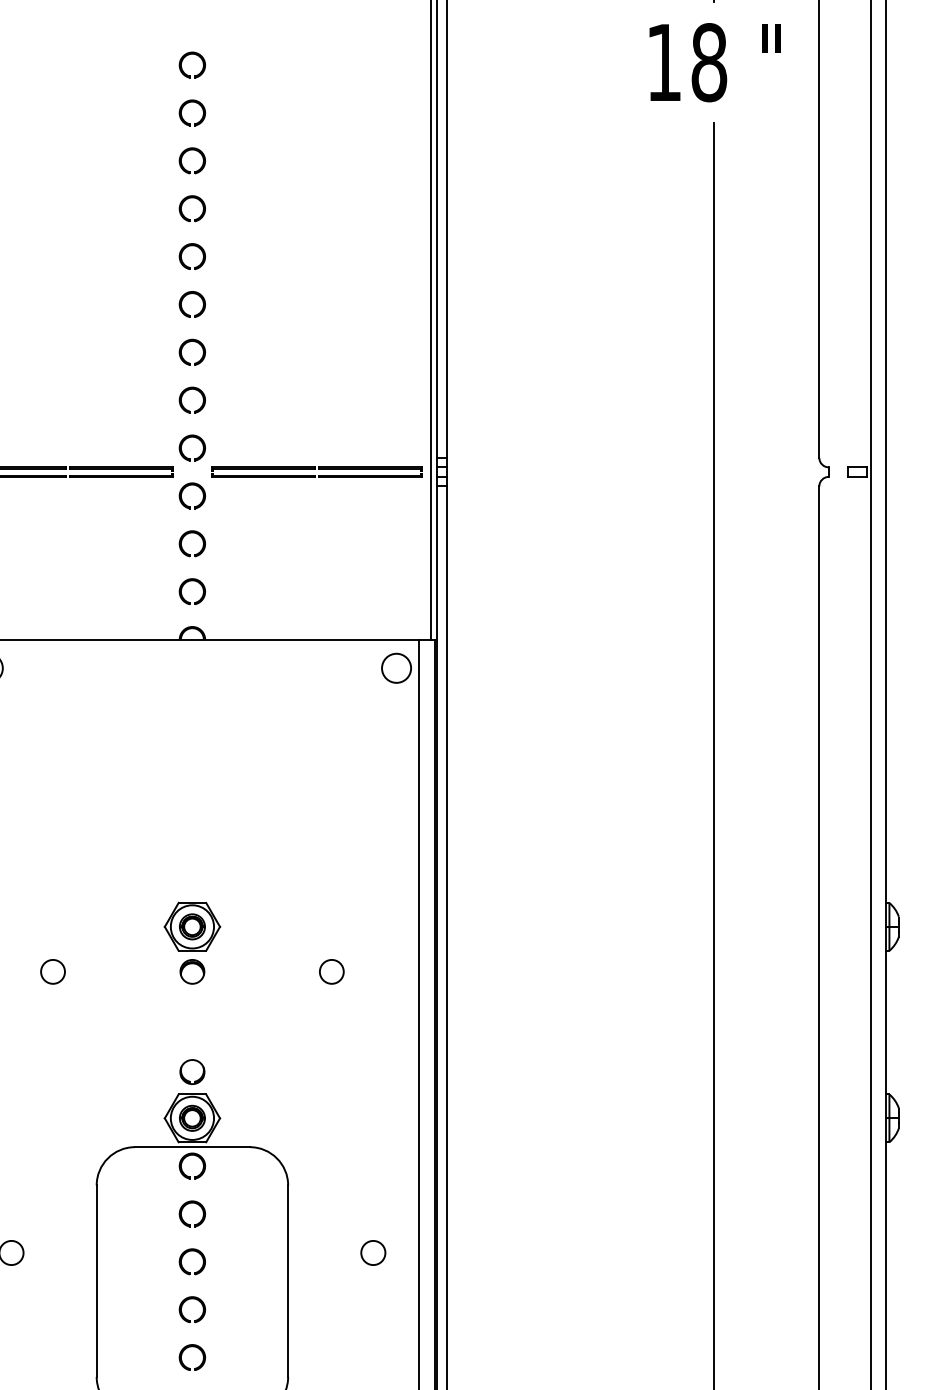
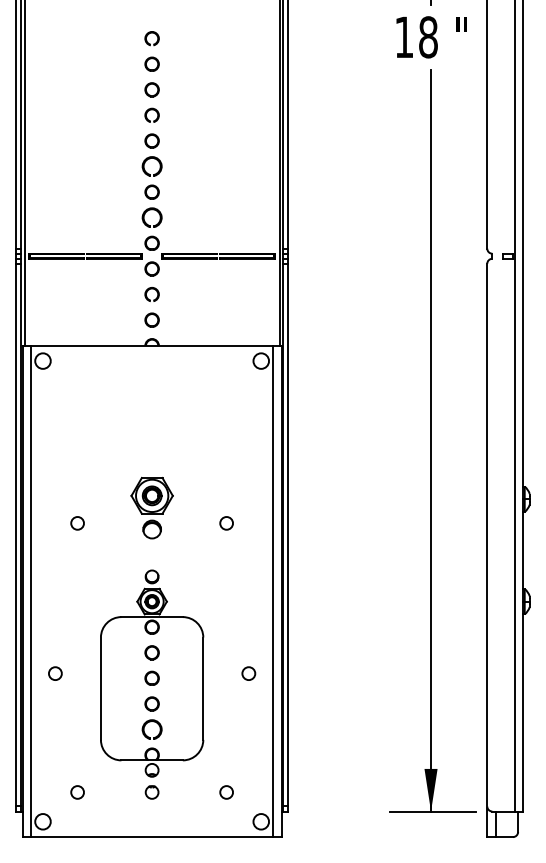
part: (191, 304) -> (151, 166), size x1.4
part: (191, 399) -> (151, 217), size x1.4
part: (191, 942) -> (151, 507), size x1.4
part: (191, 1357) -> (151, 729), size x1.4

